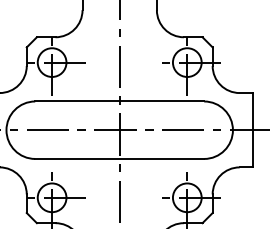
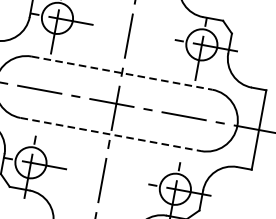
line: (120, 101) -> (122, 73), solid -> dashed
line: (120, 158) -> (111, 134), solid -> dashed

